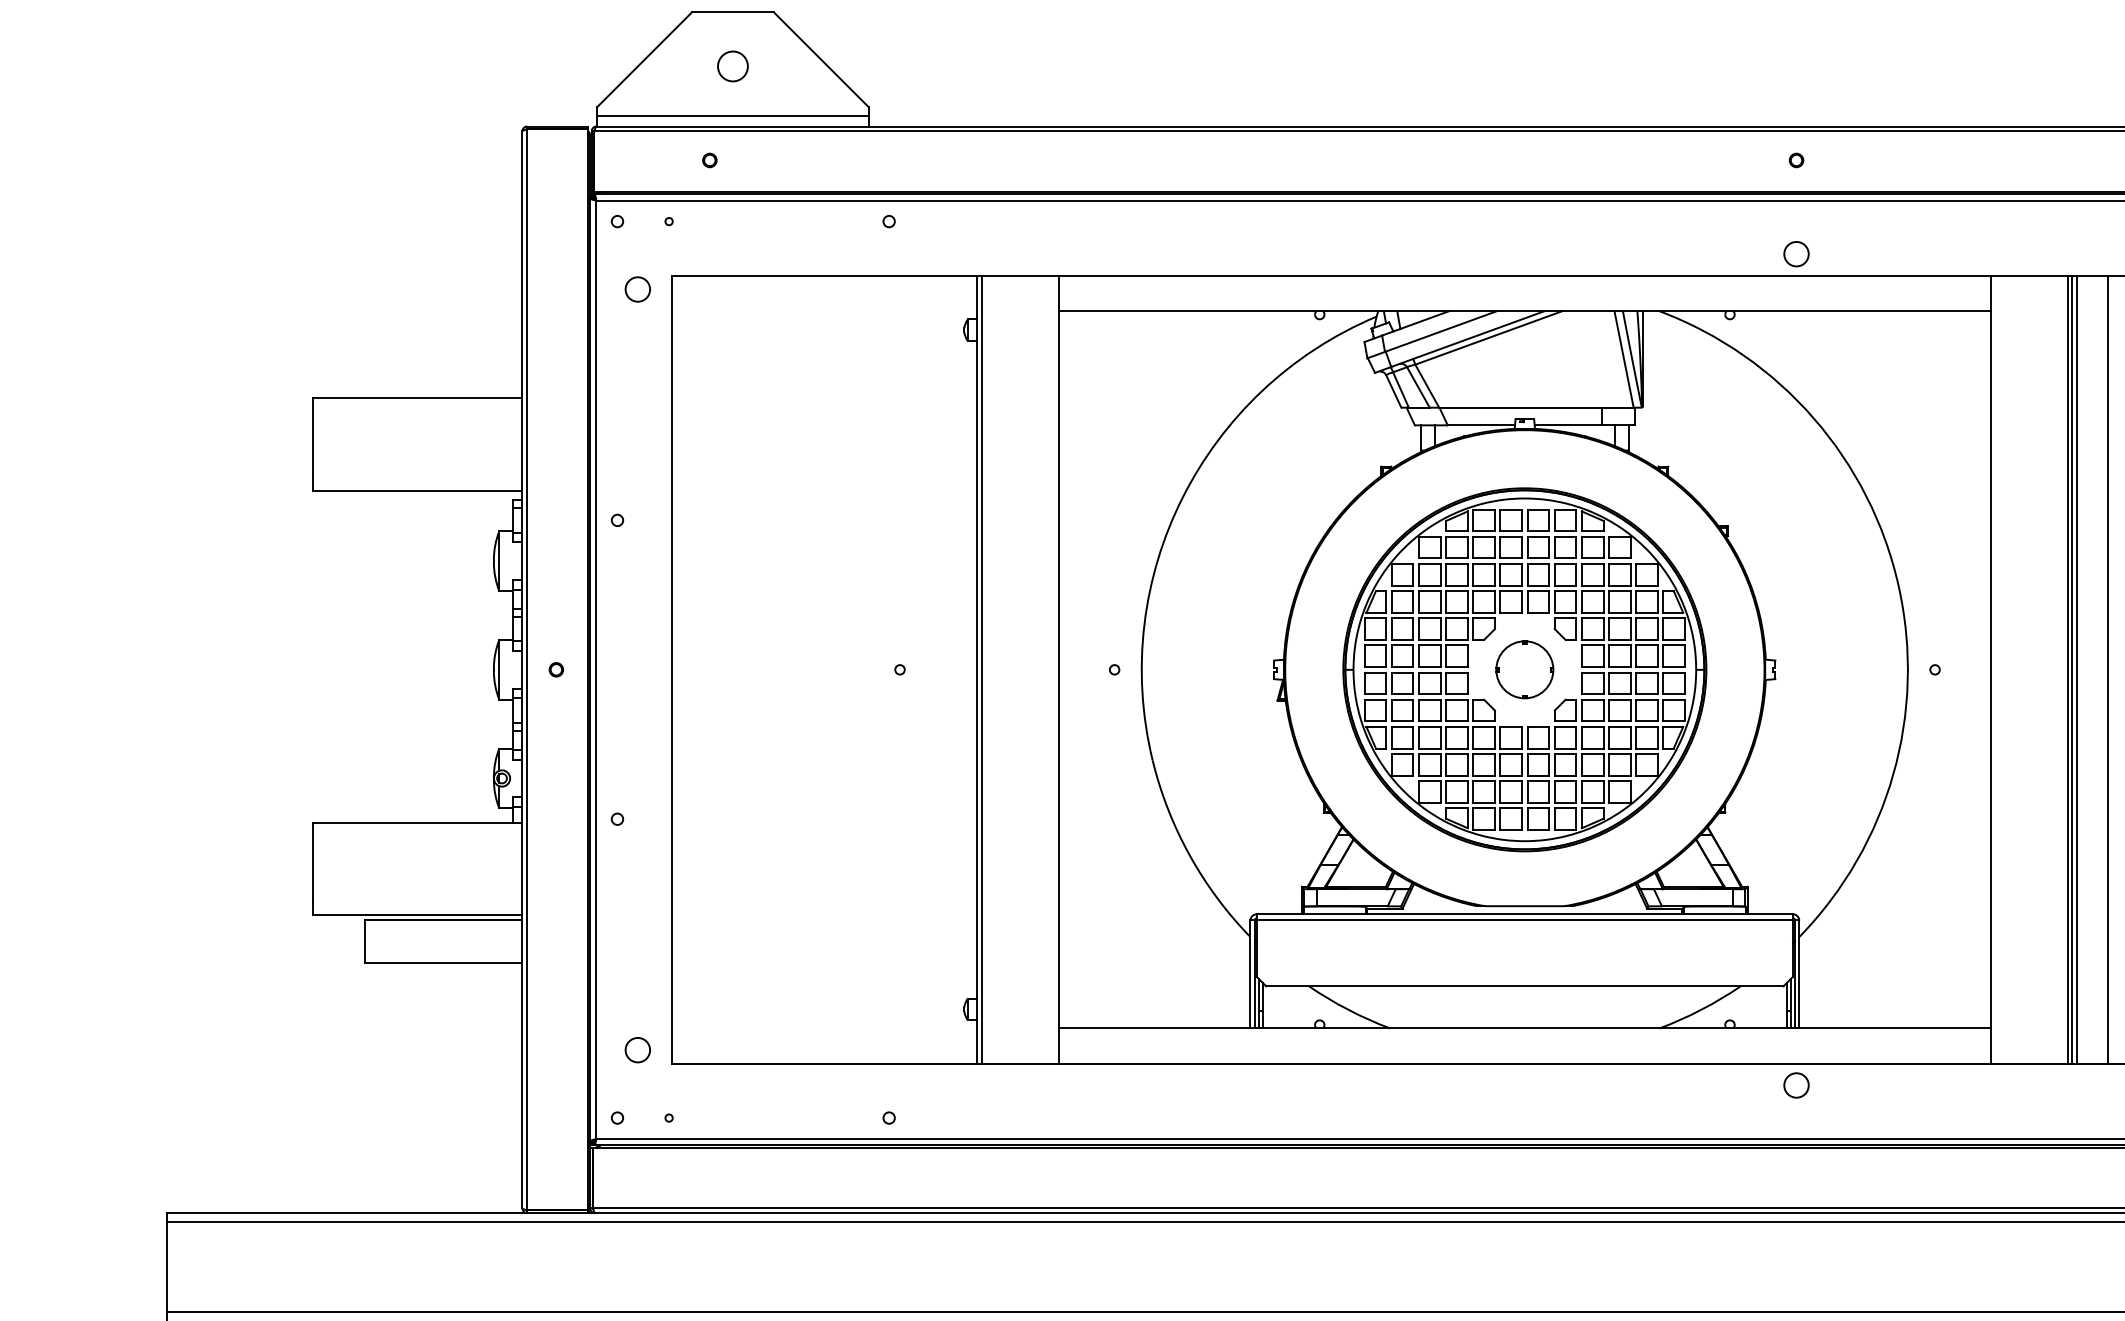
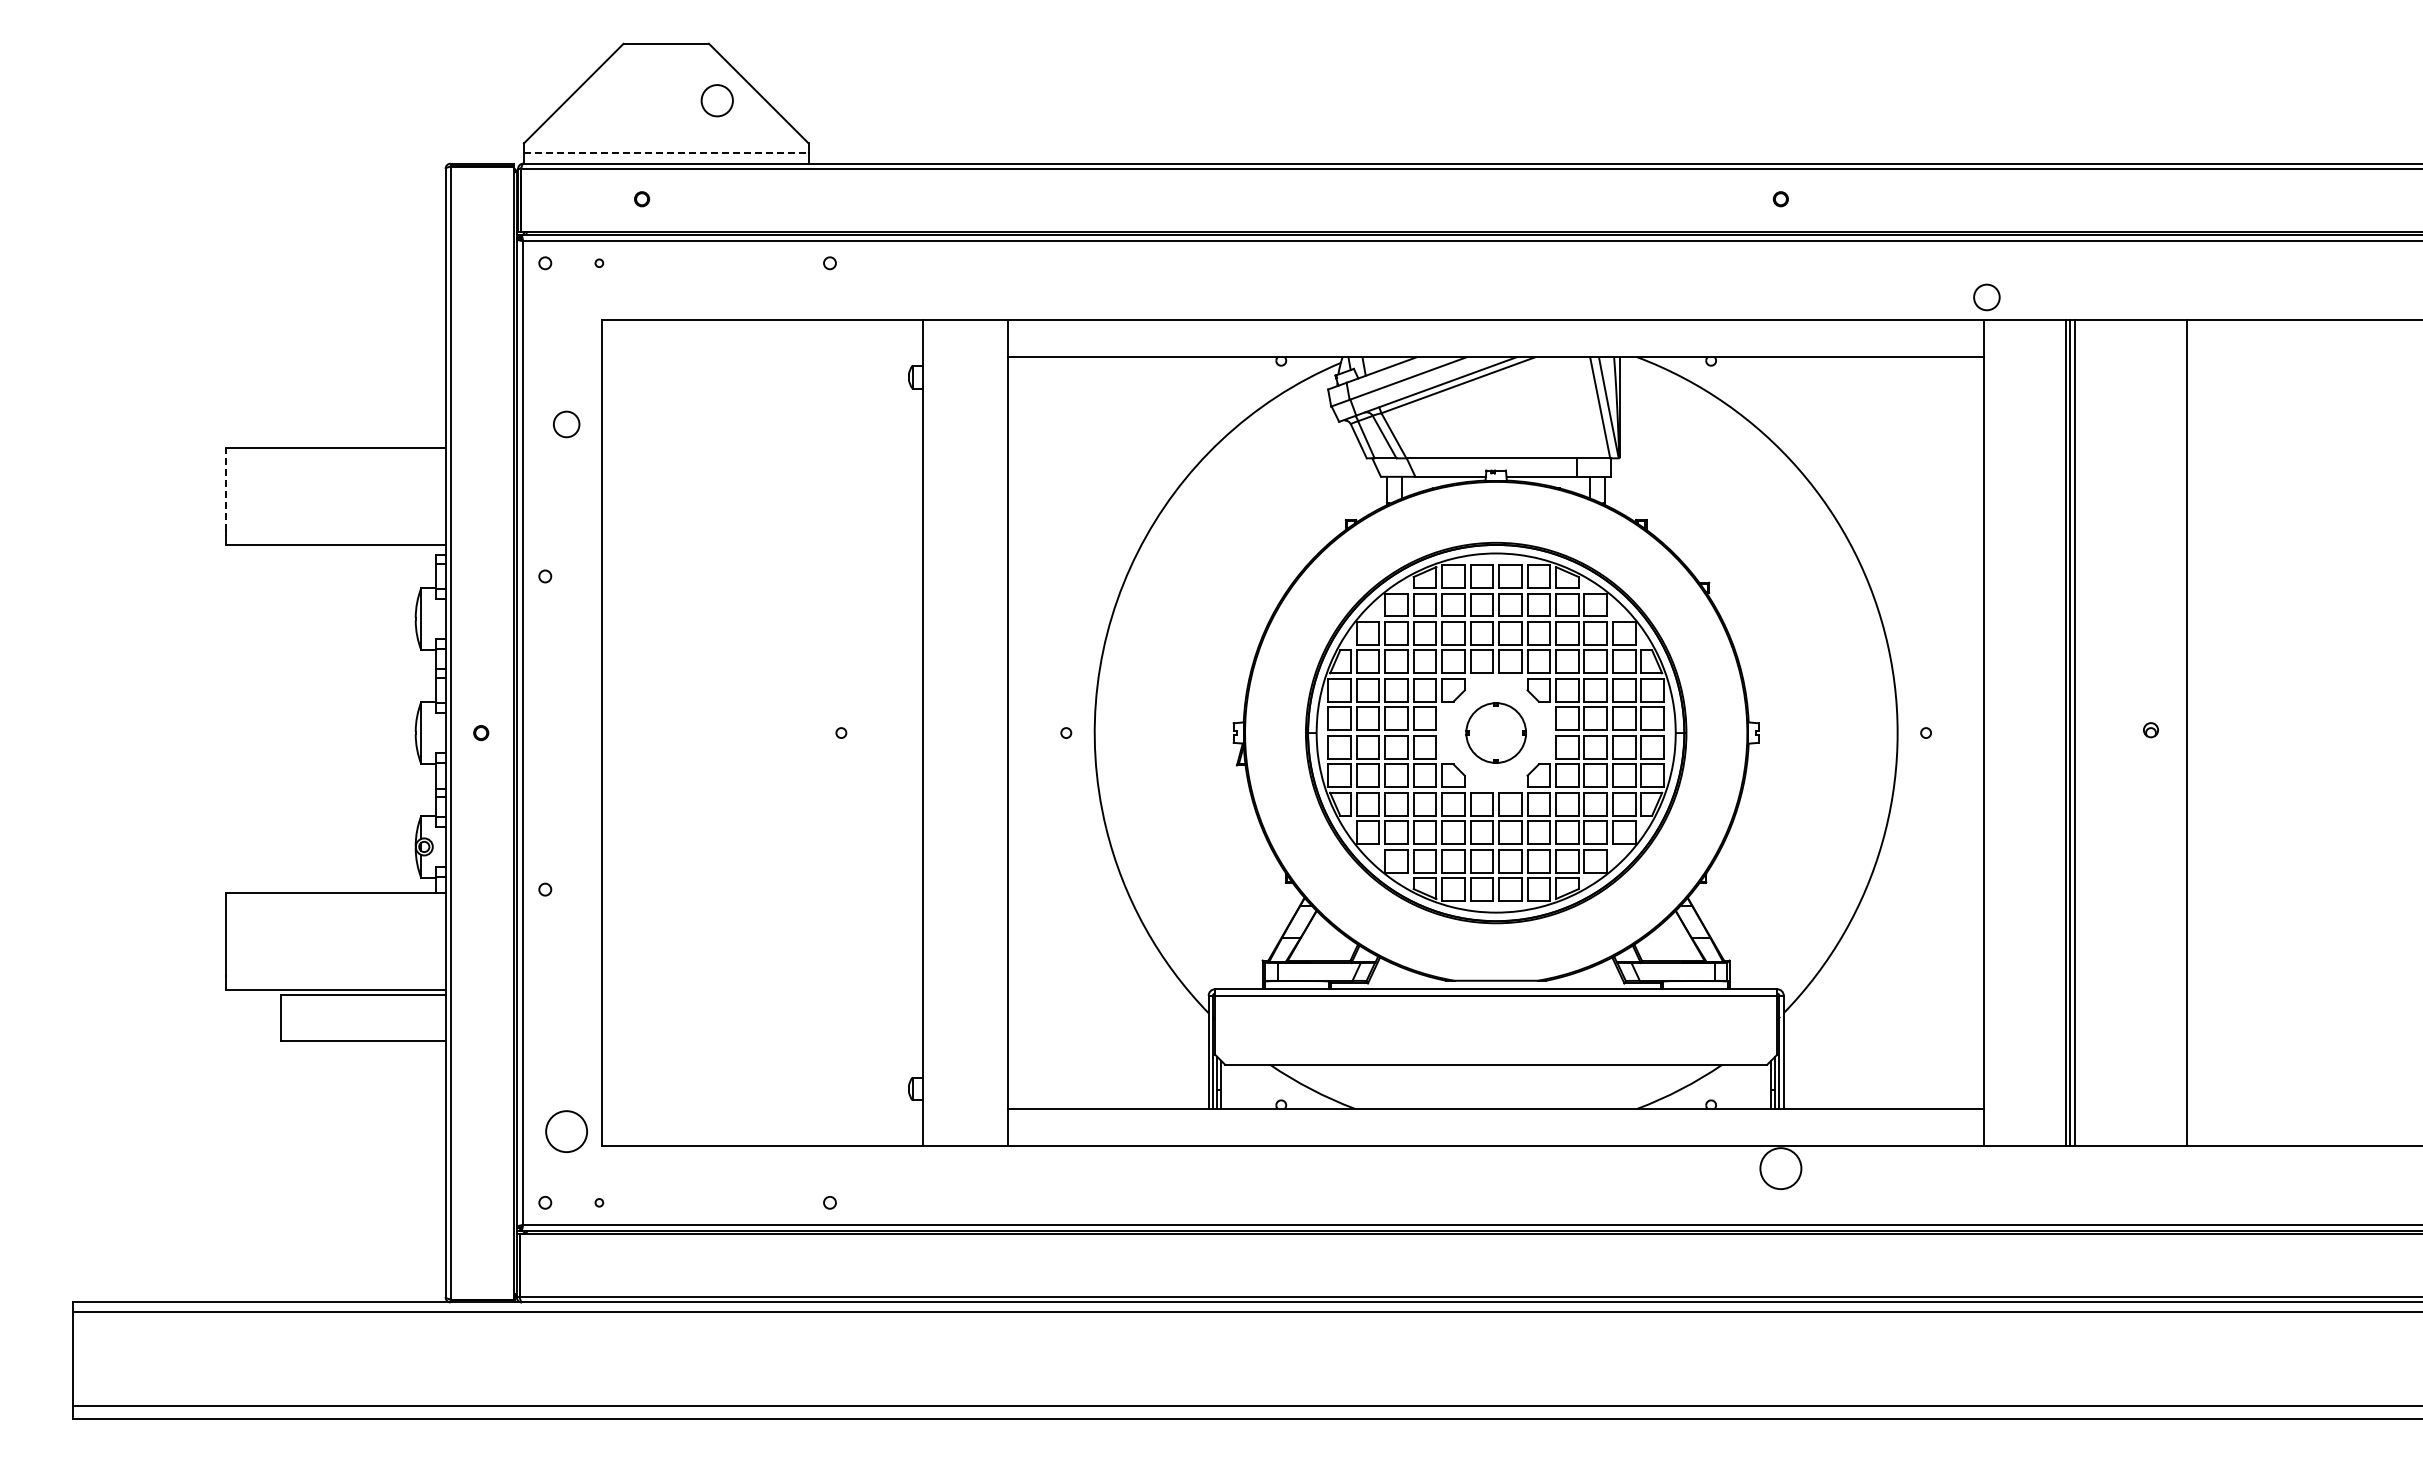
circle: (732, 66) -> (716, 100), moved
line: (733, 115) -> (666, 152), solid -> dashed
circle: (1796, 254) -> (1986, 297), moved
circle: (637, 289) -> (566, 424), moved
line: (313, 437) -> (226, 489), solid -> dashed
line: (981, 669) -> (926, 732), removed
line: (2107, 669) -> (2106, 732), removed
circle: (637, 1050) -> (566, 1131), size x1.6
circle: (1796, 1085) -> (1780, 1168), size x1.6

